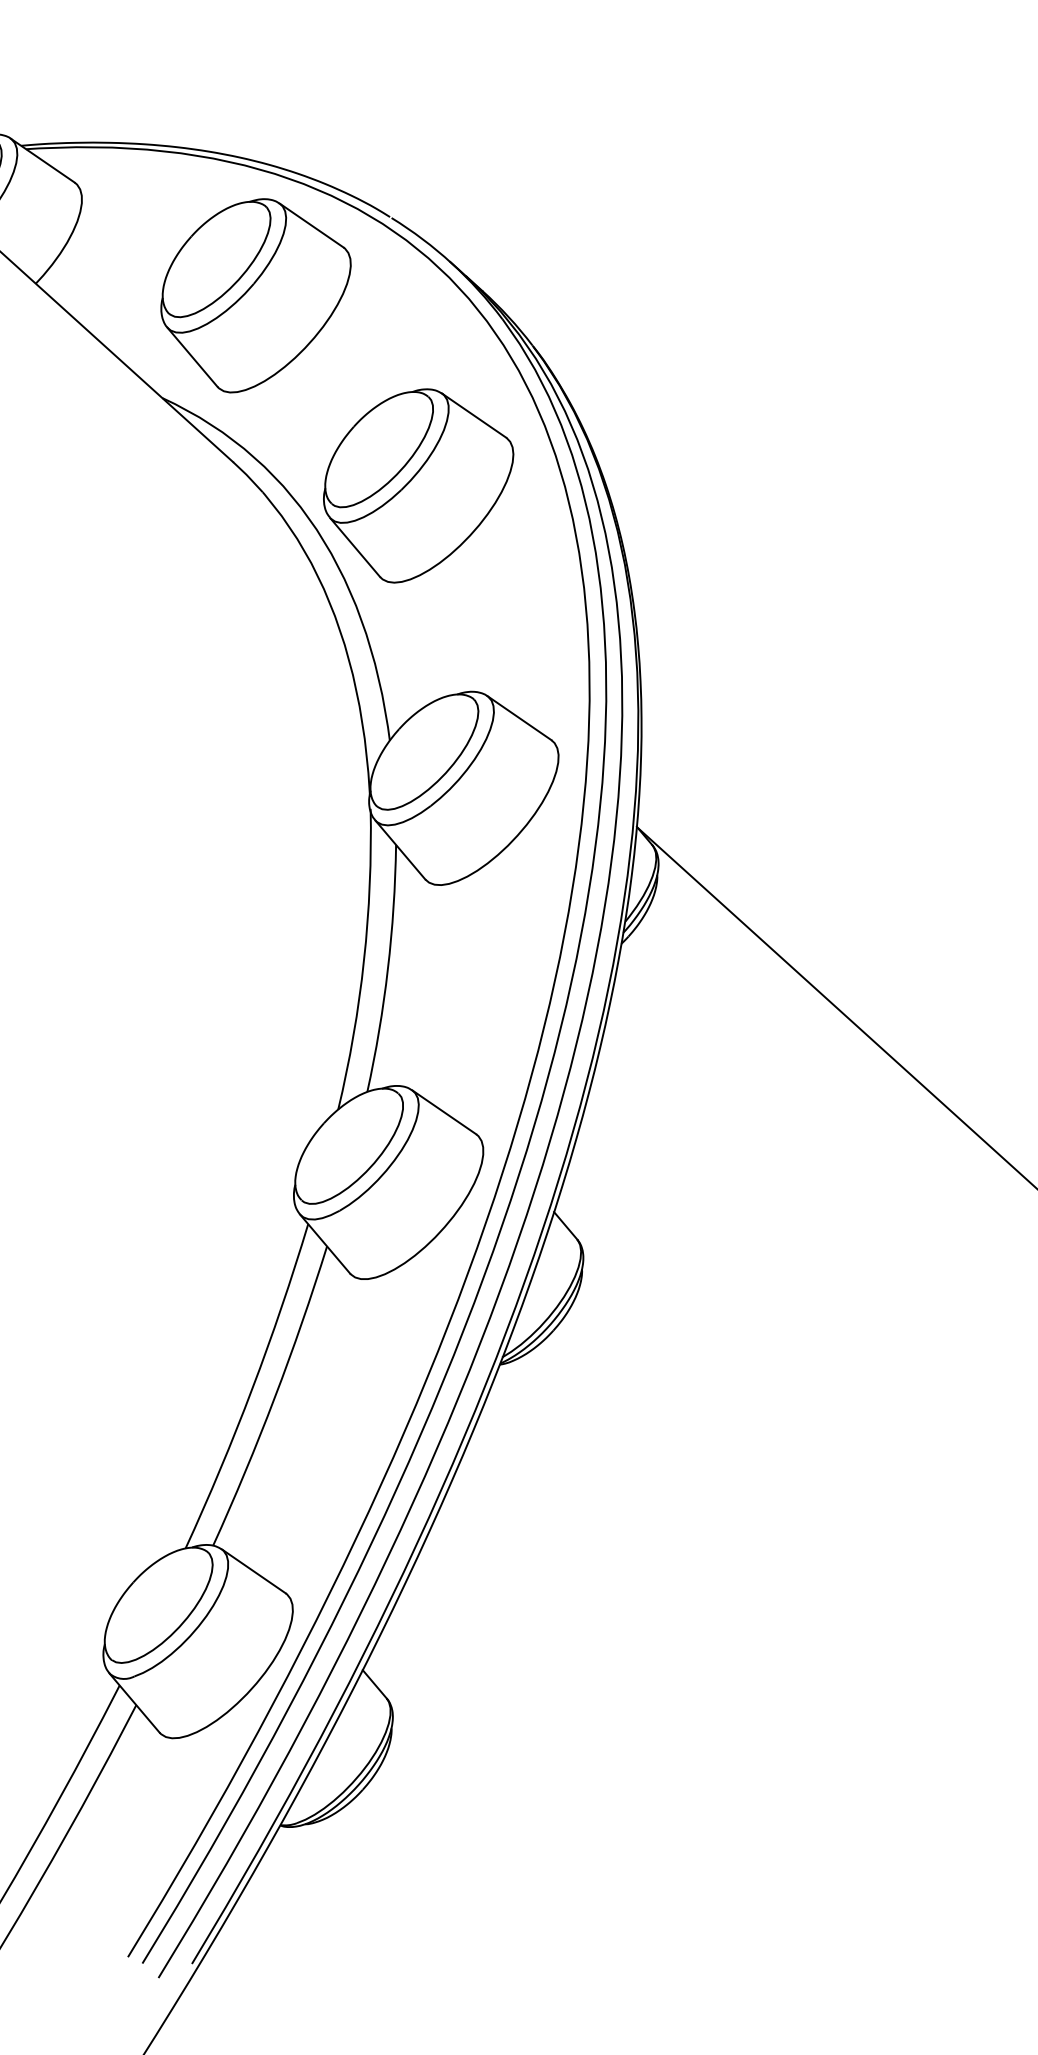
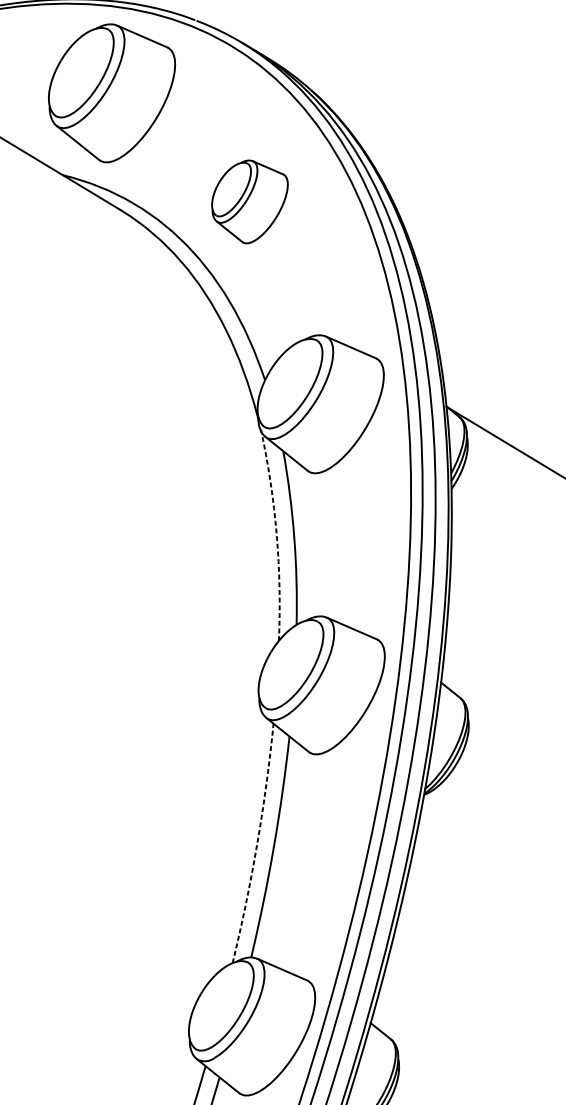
part: (418, 485) -> (250, 201), size x0.6
arc: (364, 960) -> (277, 534), solid -> dashed
arc: (252, 1388) -> (257, 844), solid -> dashed

